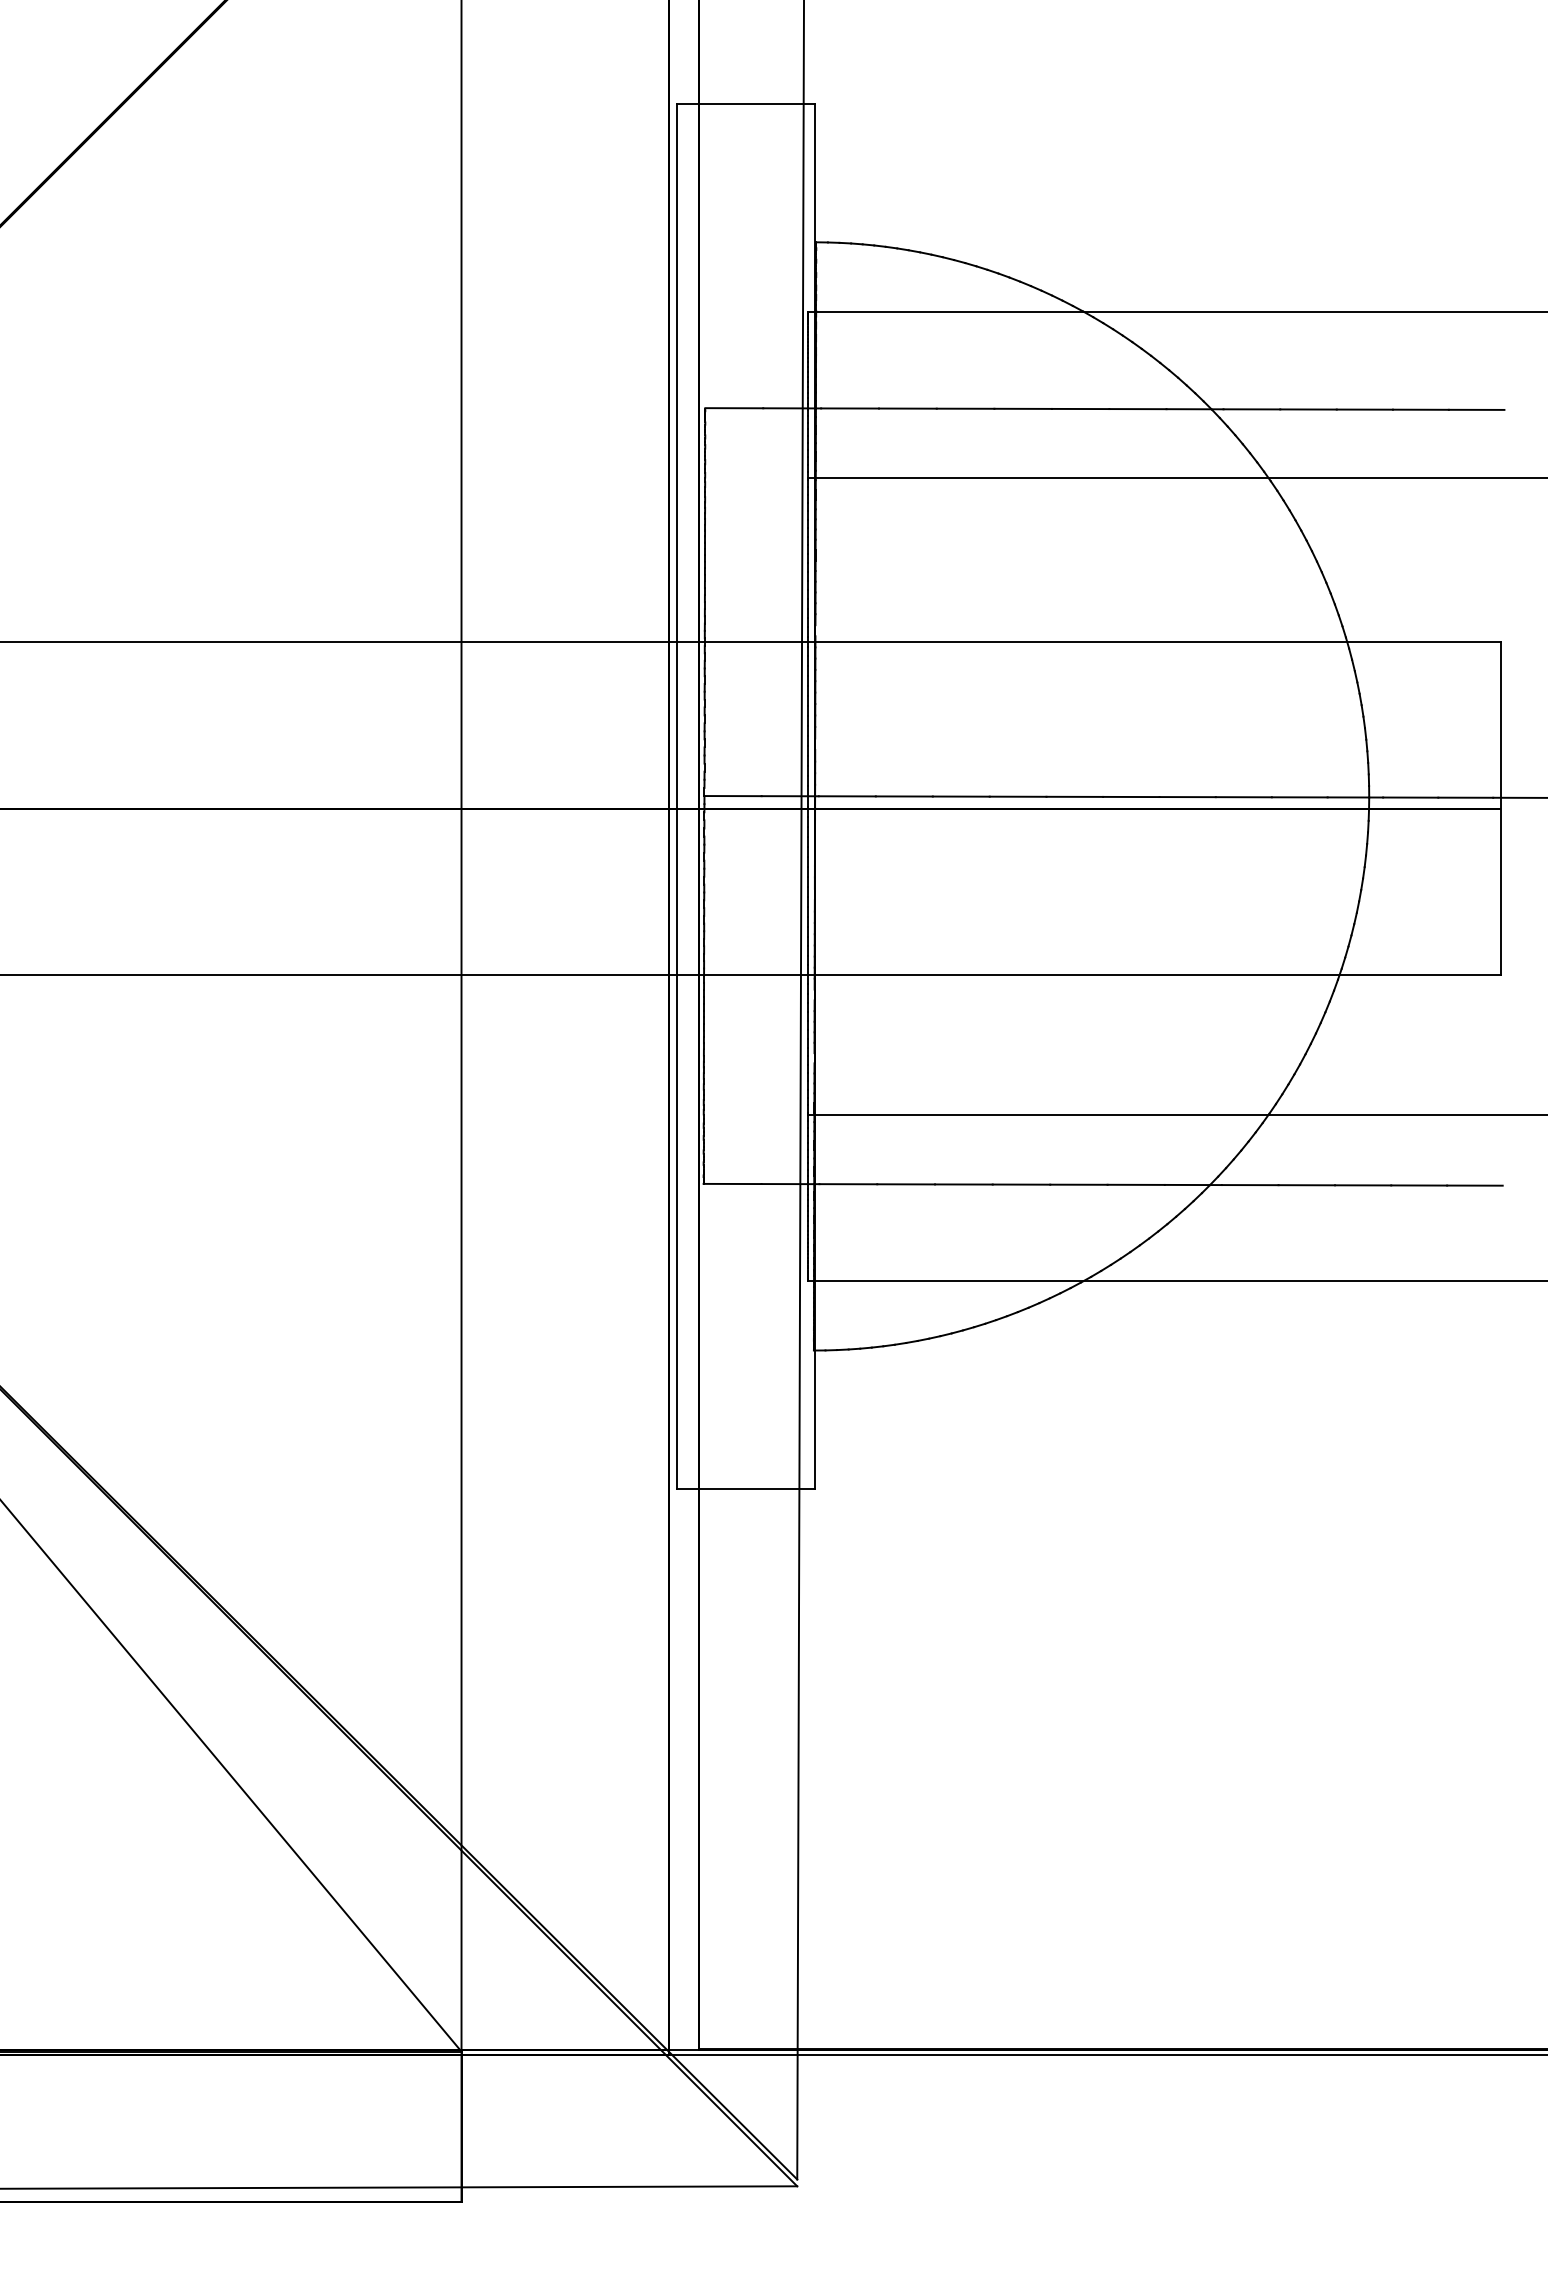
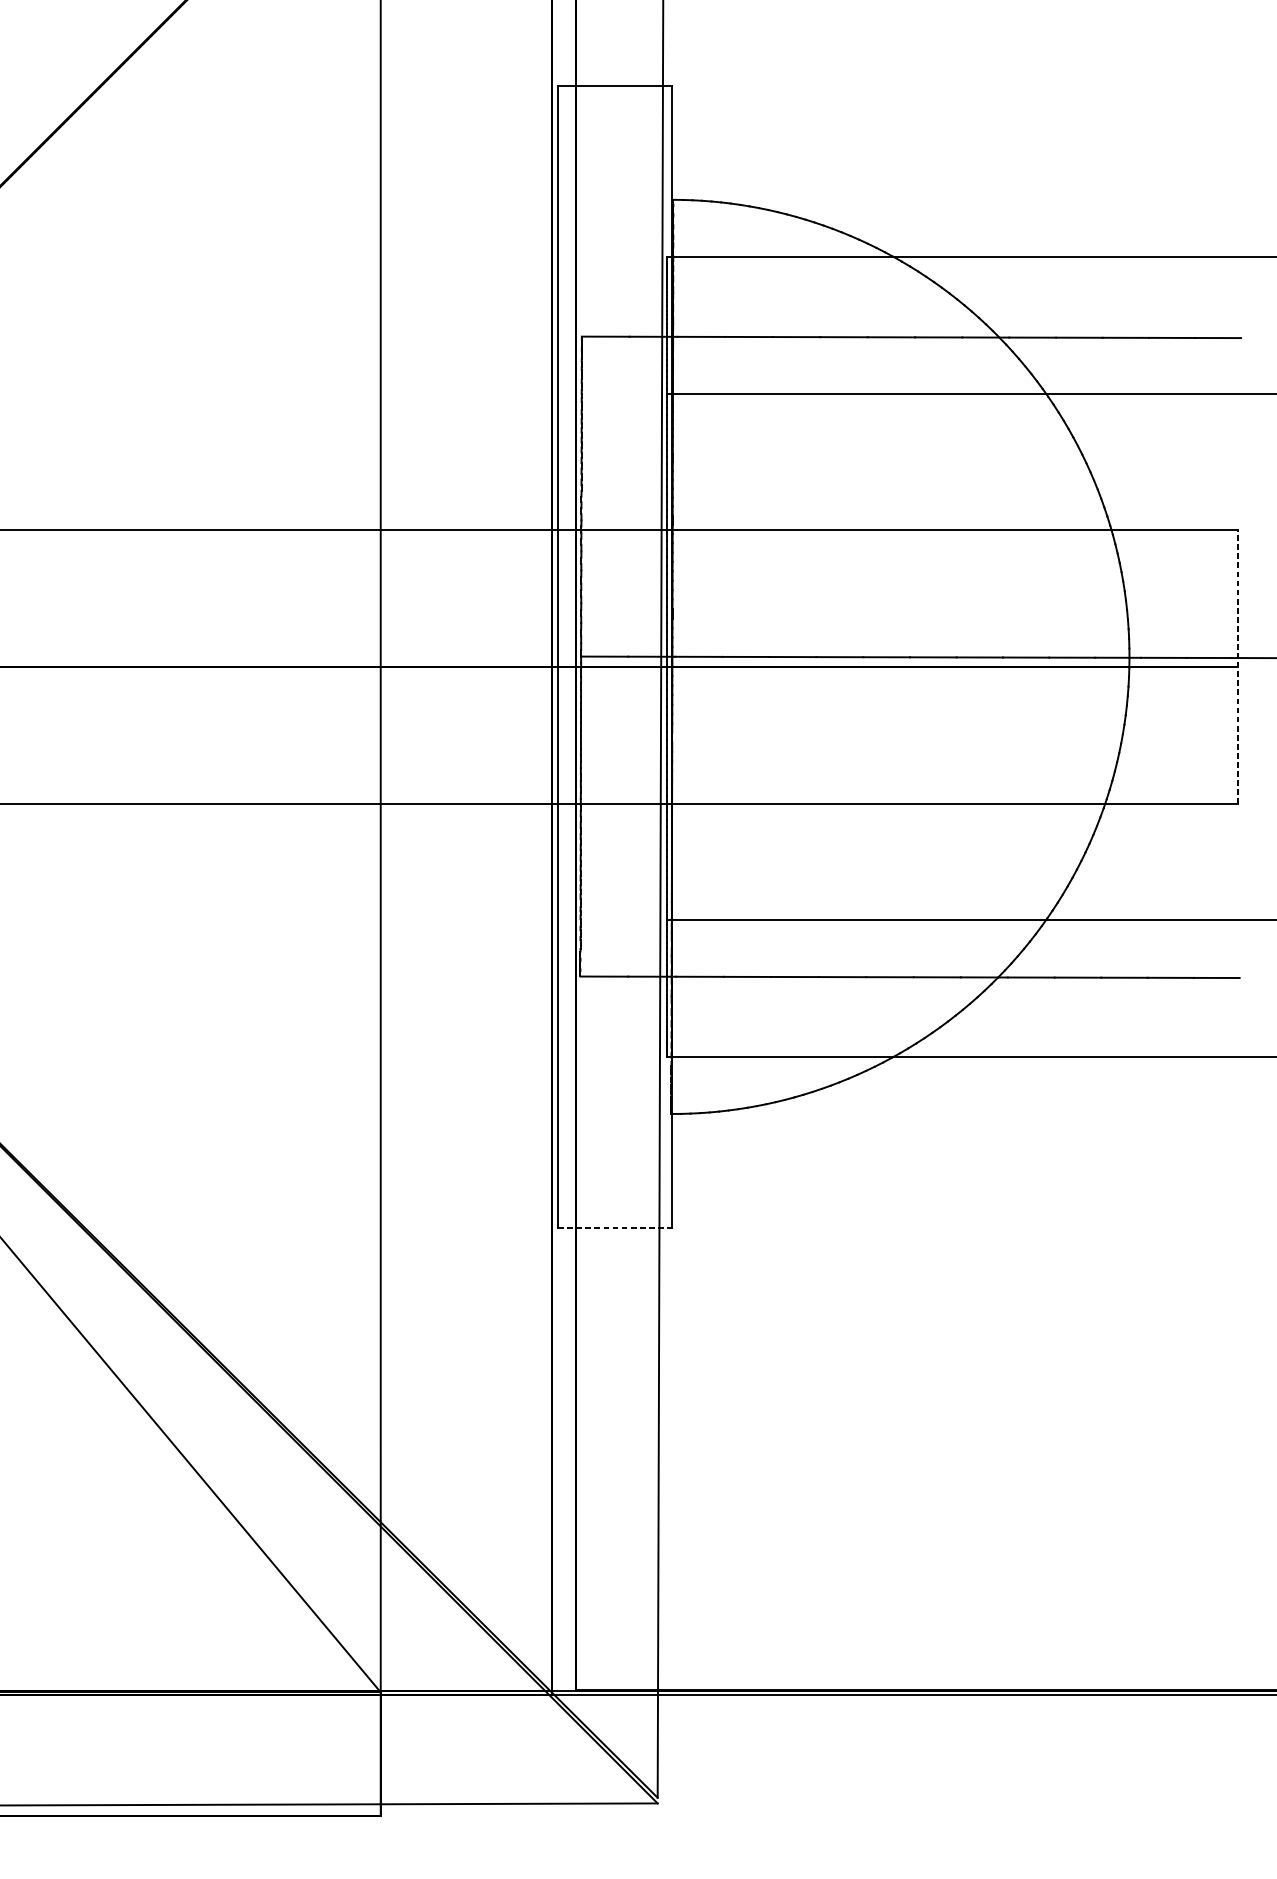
line: (1500, 808) -> (1237, 666), solid -> dashed
line: (746, 1489) -> (615, 1228), solid -> dashed

